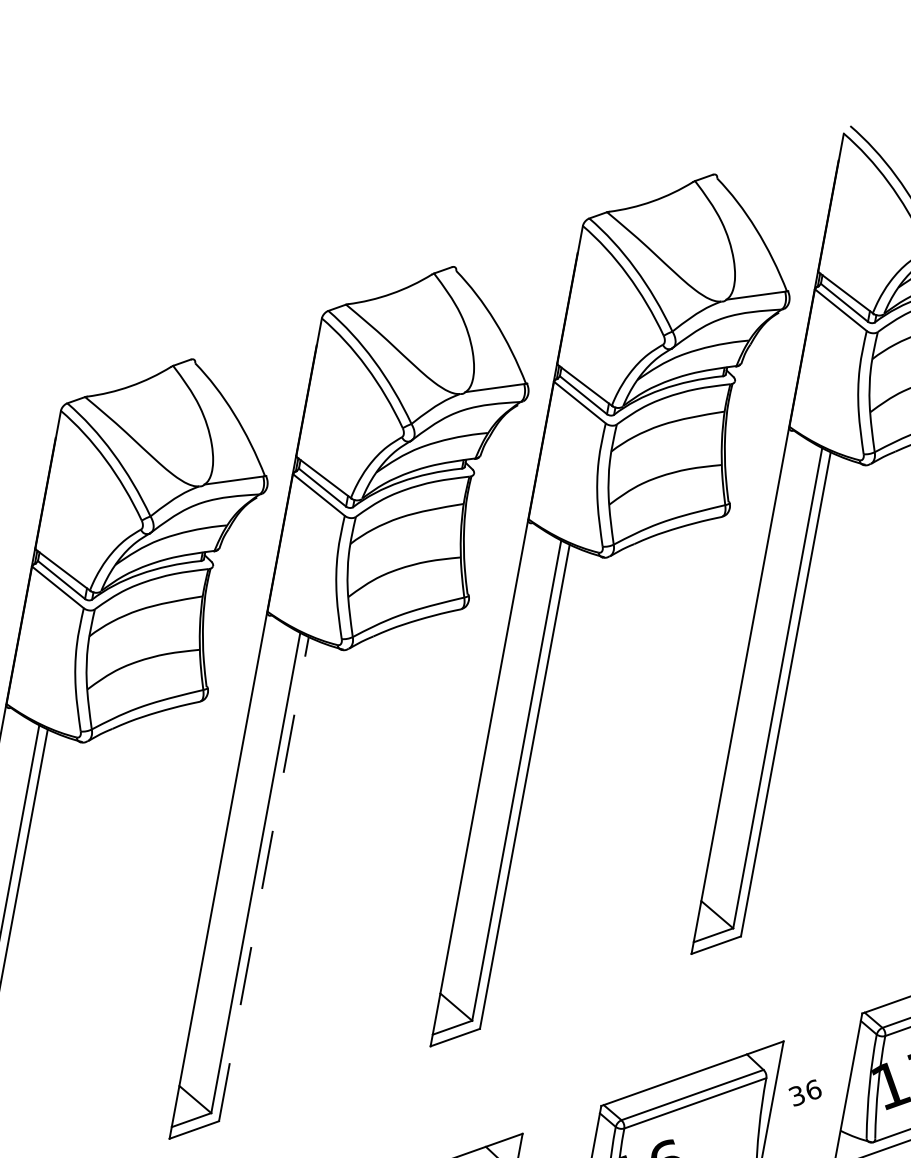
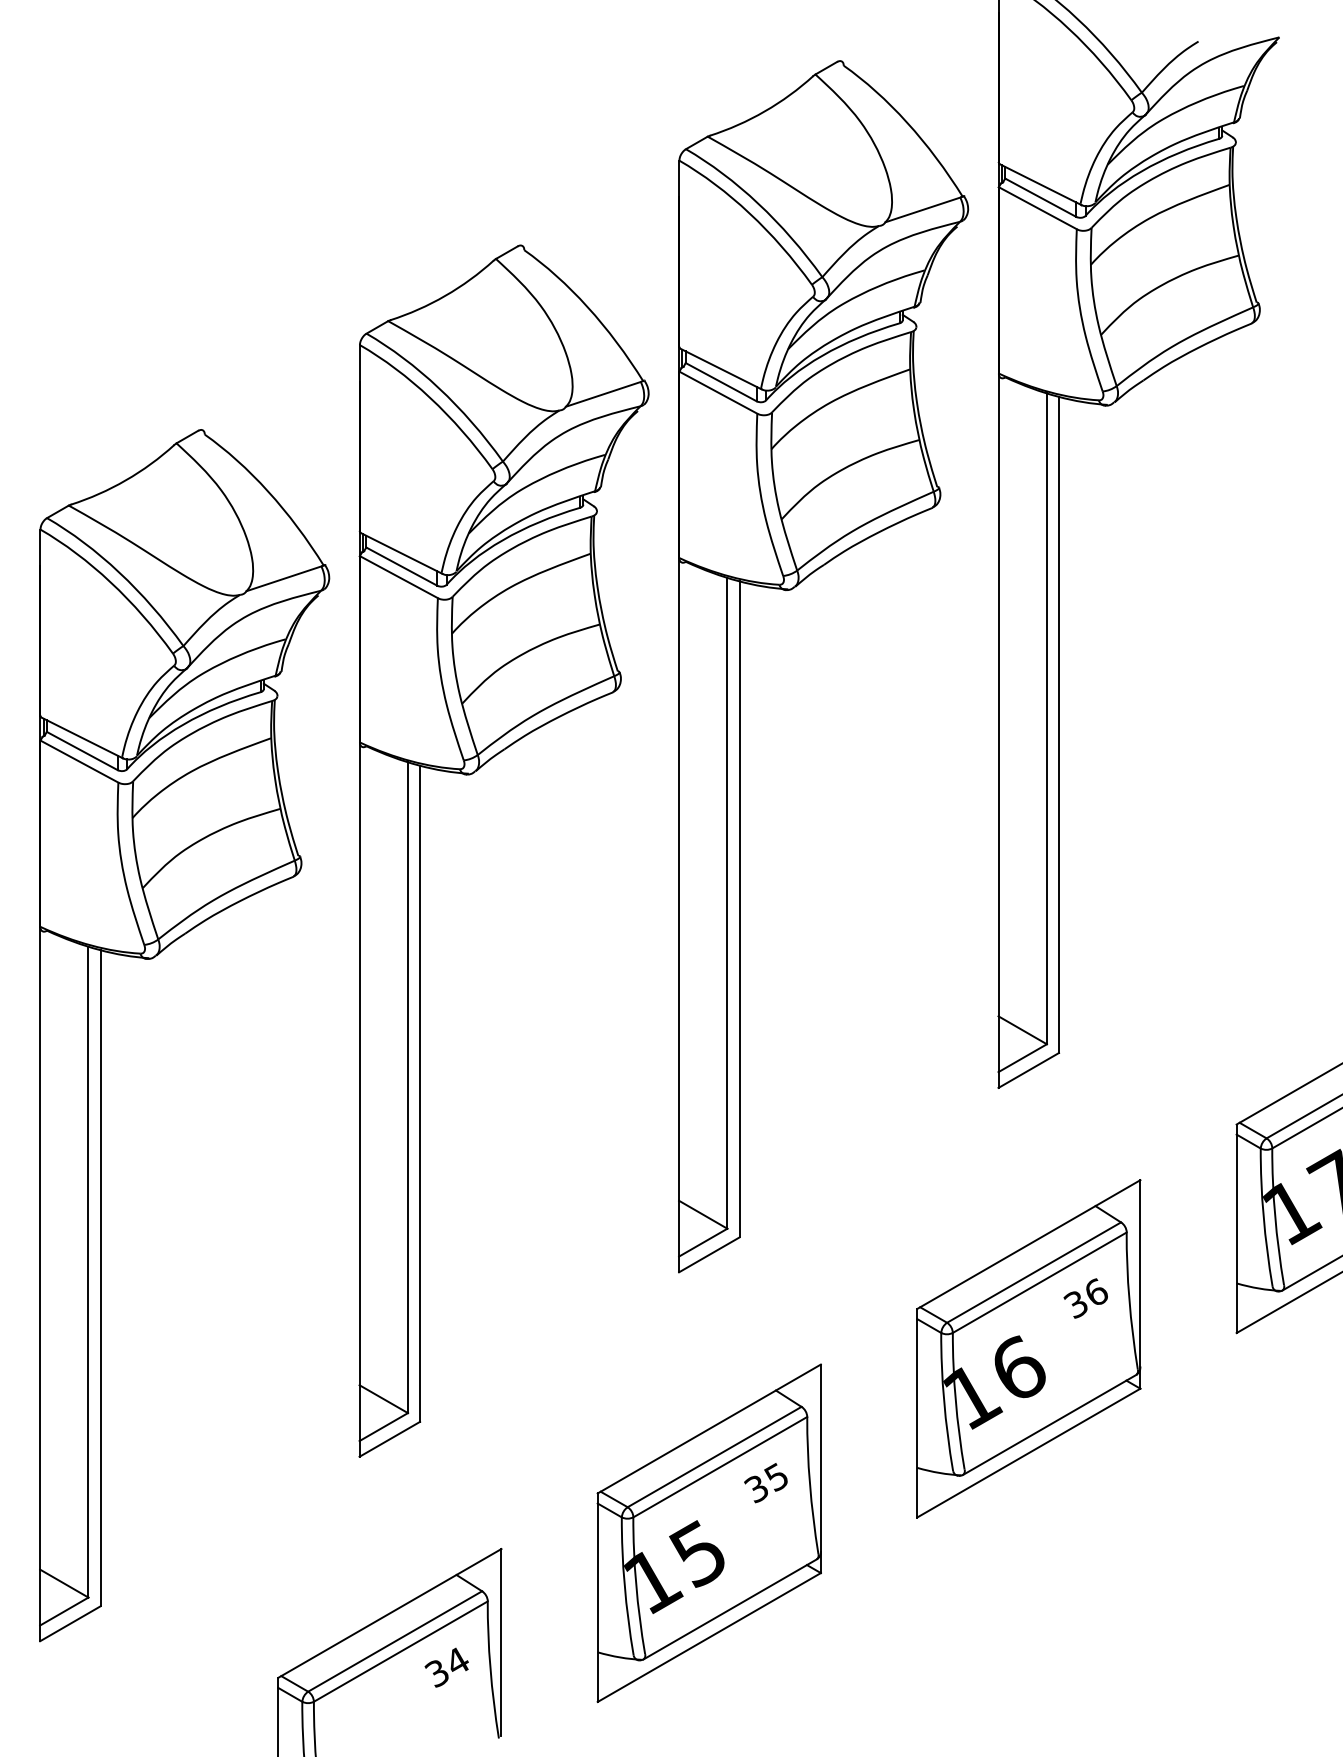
line: (264, 879) -> (420, 1093), dashed -> solid
text: (804, 1092) -> (1085, 1298), moved

